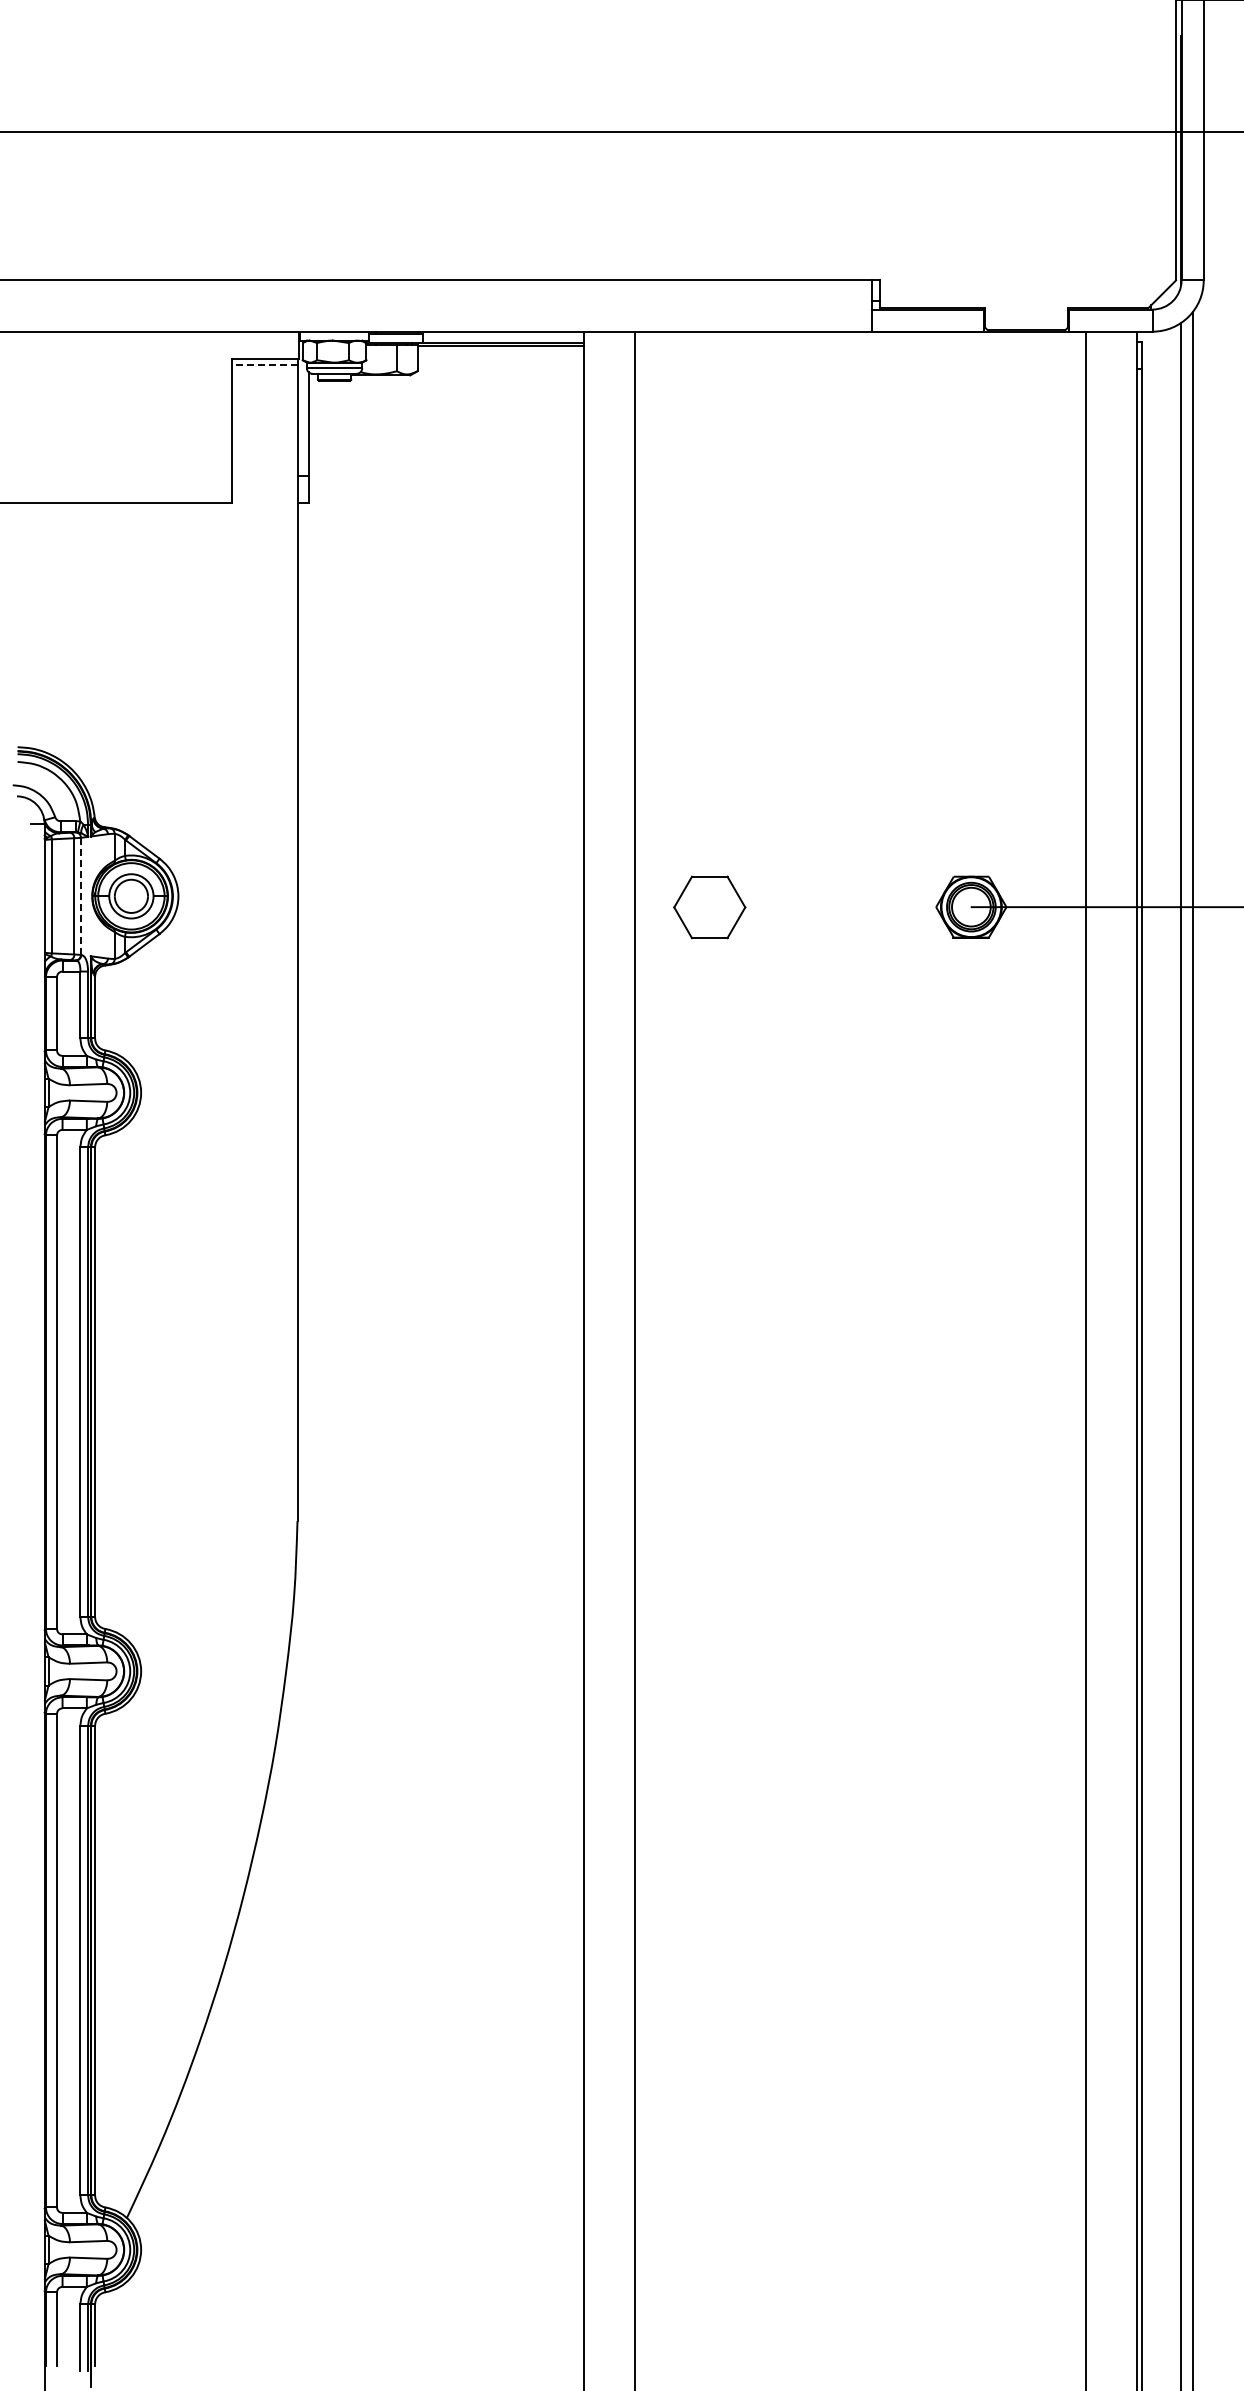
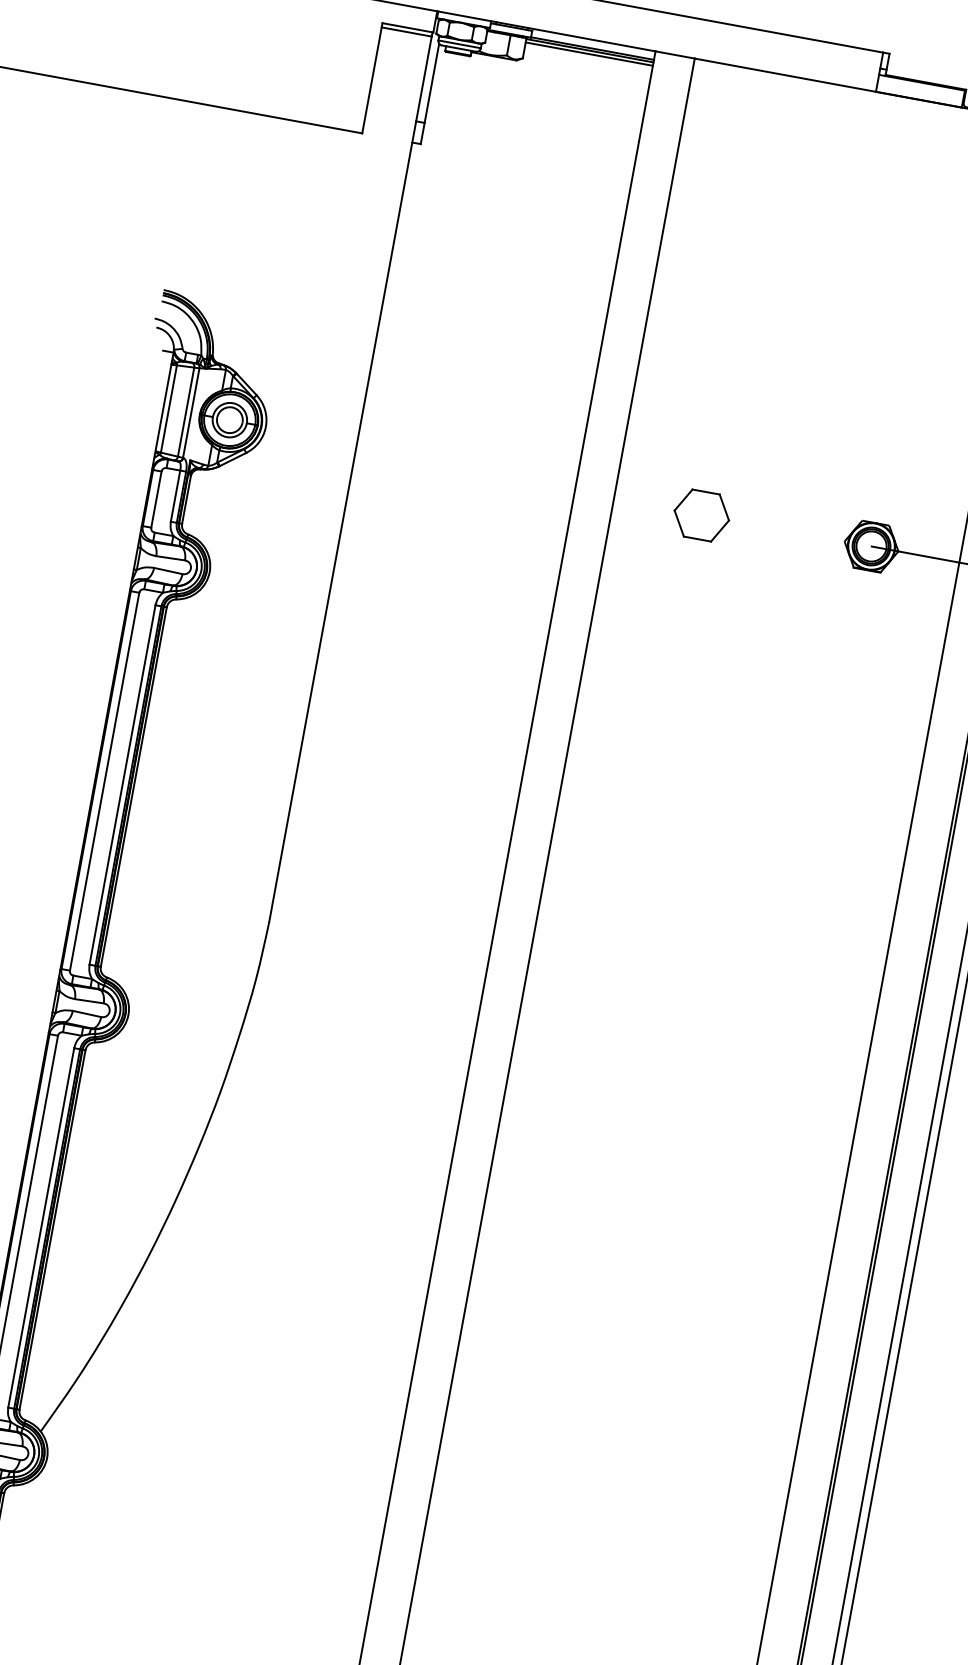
line: (500, 350) -> (589, 54), added
line: (264, 364) -> (406, 31), dashed -> solid
line: (80, 896) -> (190, 413), dashed -> solid
part: (709, 907) -> (701, 515), moved

